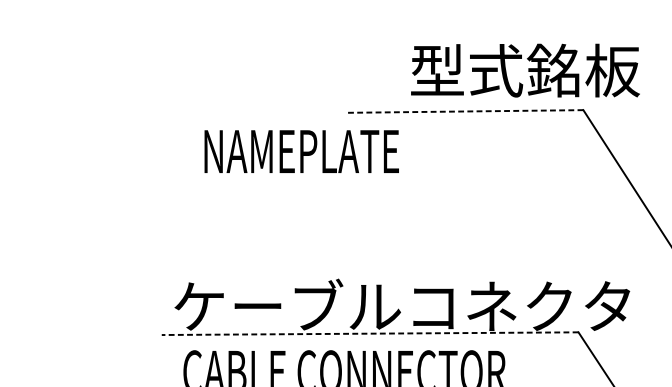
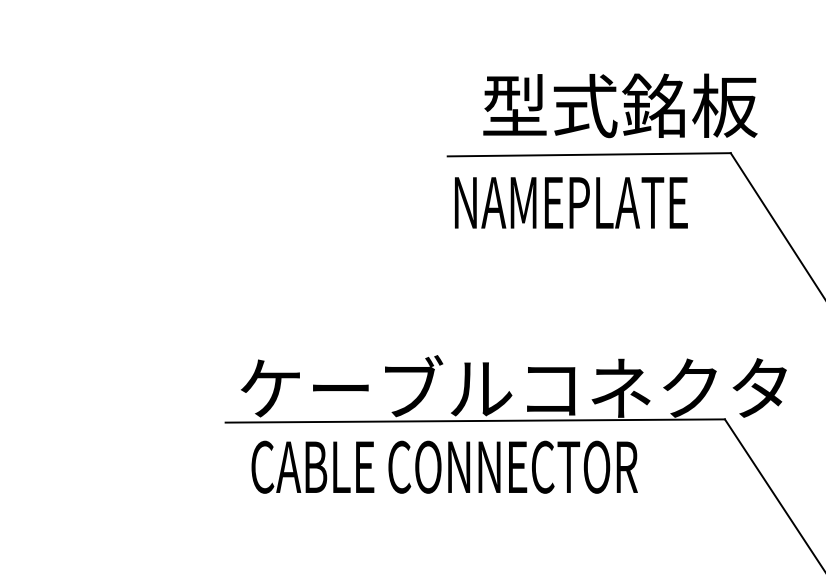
text: (525, 70) -> (620, 105), moved
line: (465, 111) -> (589, 154), dashed -> solid
text: (301, 151) -> (571, 202), moved
line: (370, 334) -> (475, 421), dashed -> solid

